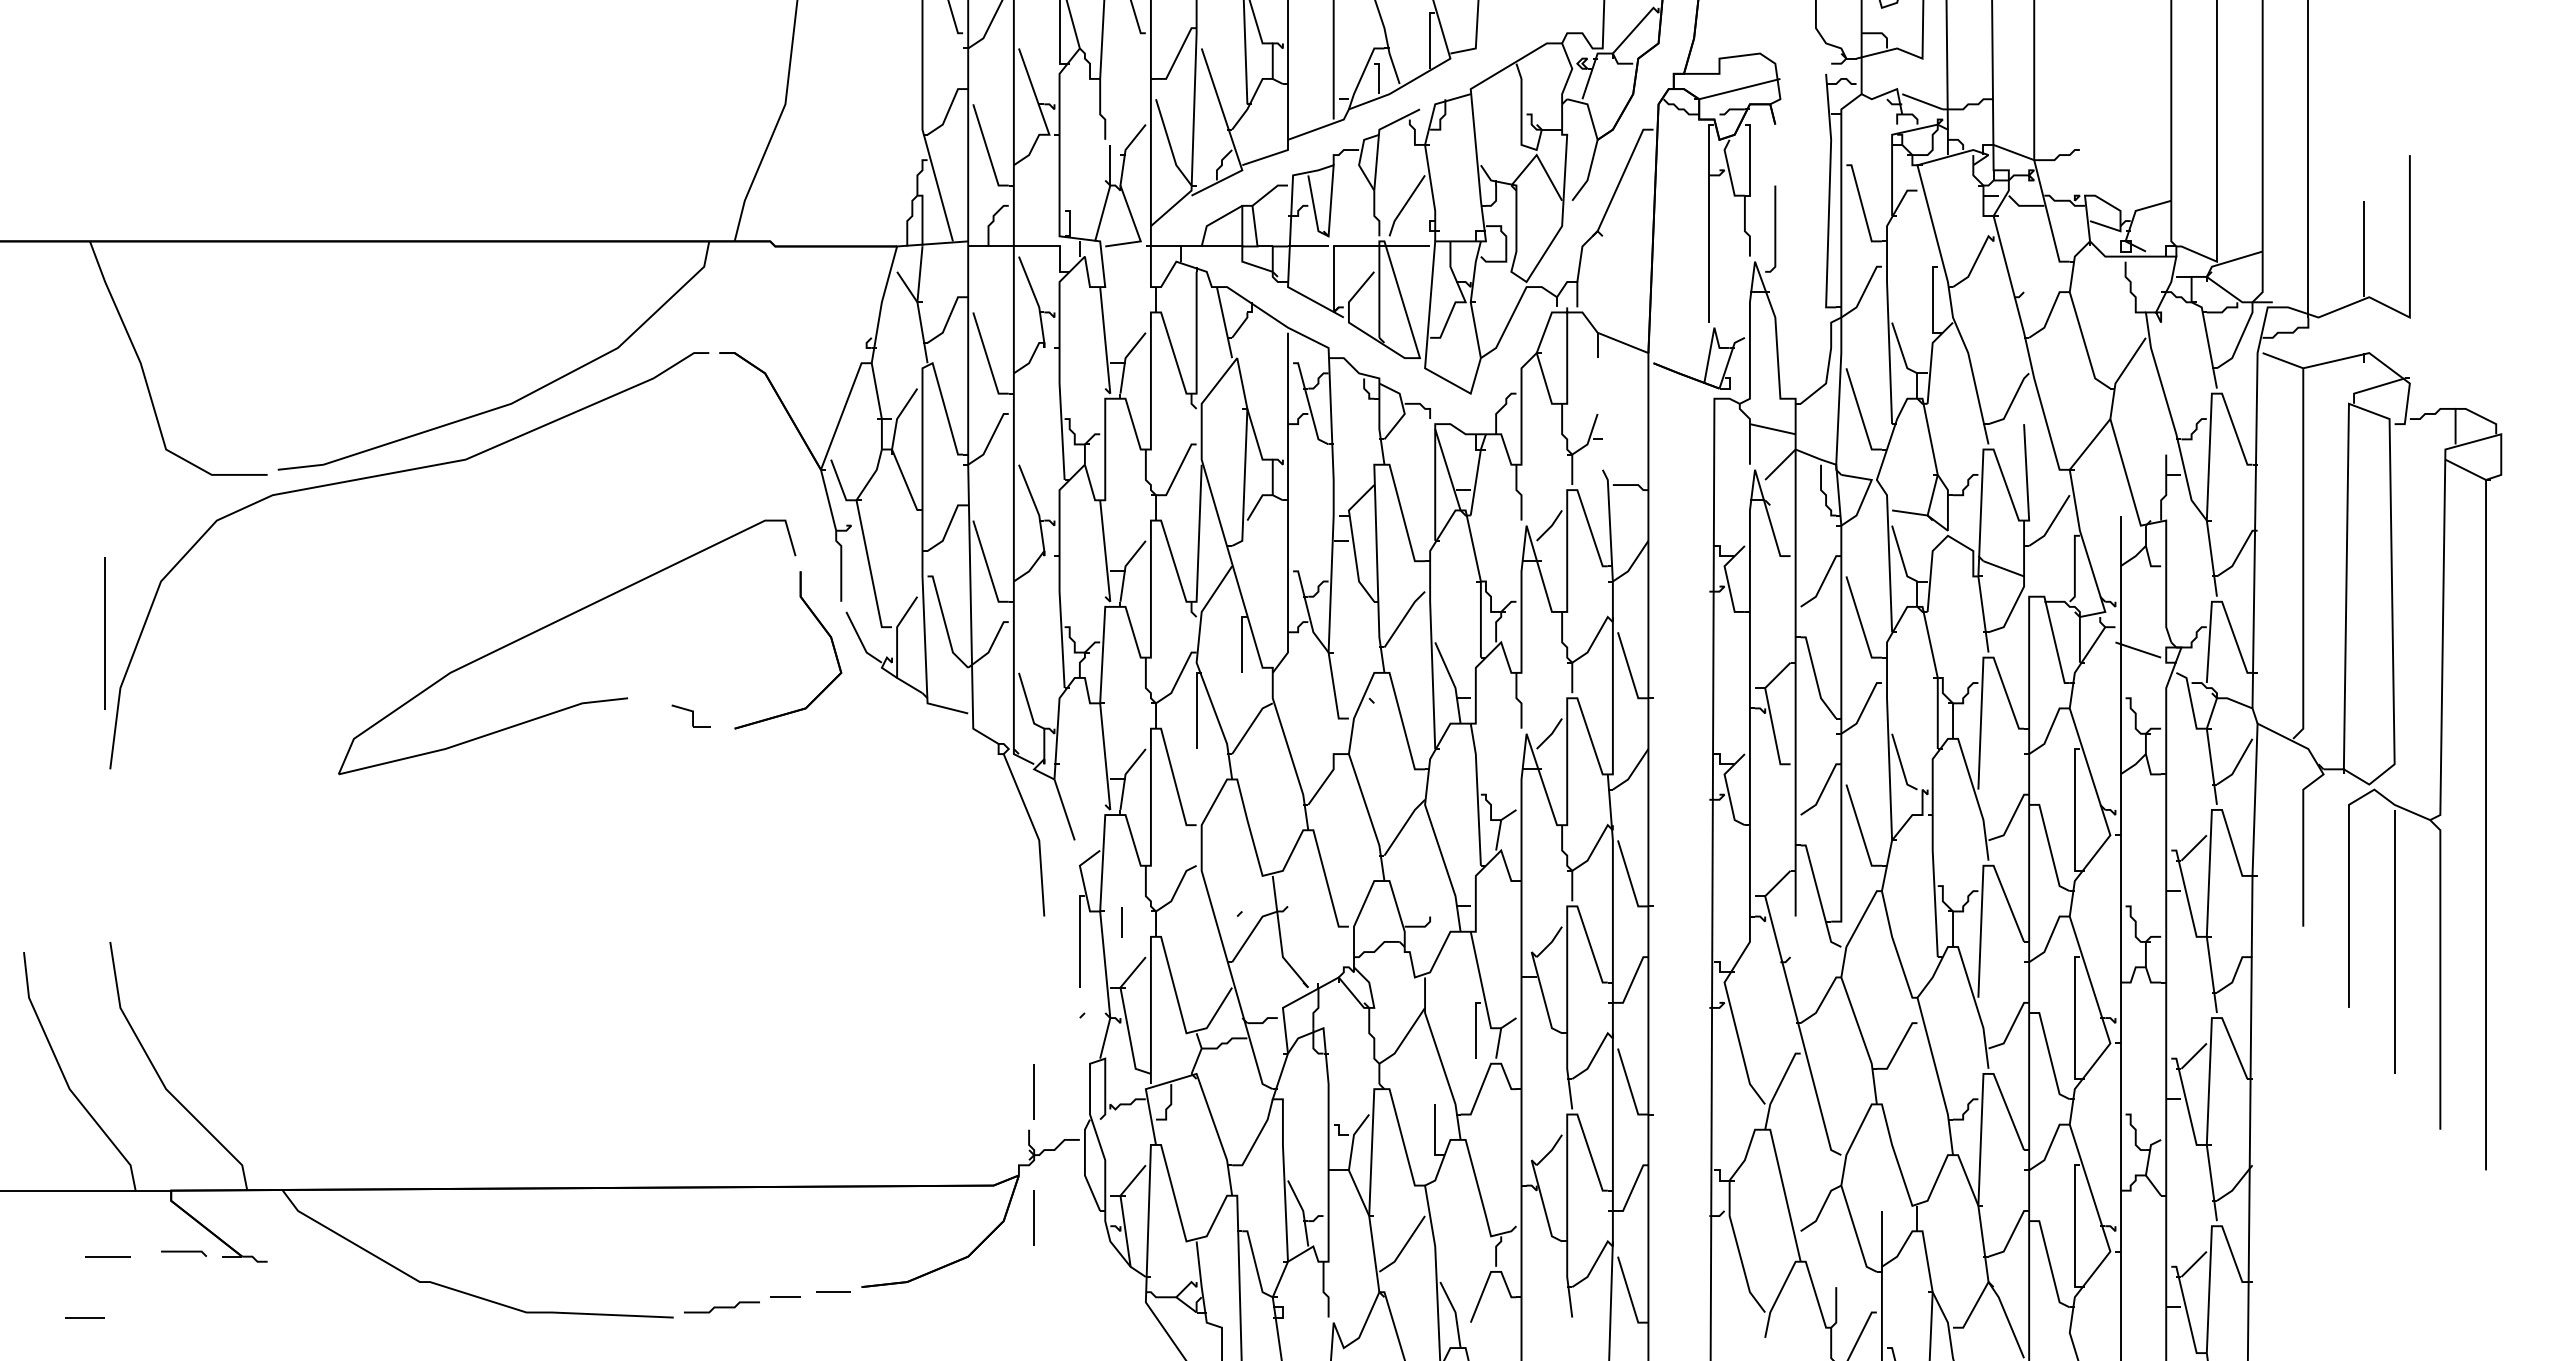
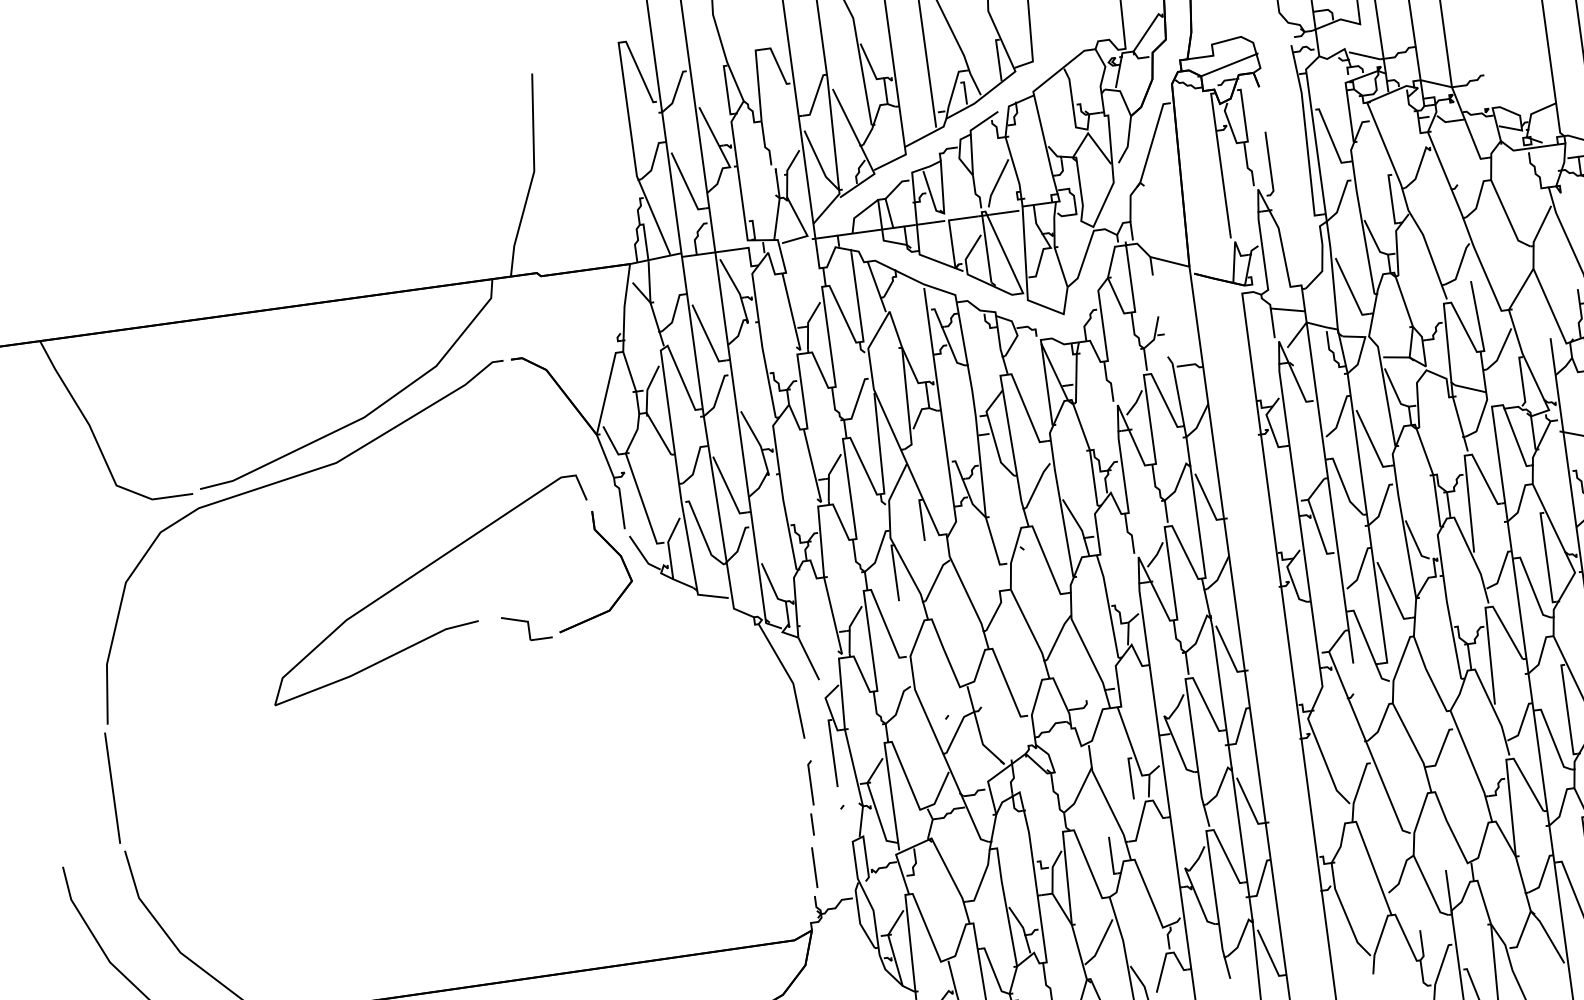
line: (104, 633) -> (112, 788), moved
part: (691, 715) -> (526, 627), size x1.67
line: (1121, 922) -> (812, 824), moved
line: (1045, 976) -> (811, 782), added
line: (1033, 1217) -> (826, 959), removed

